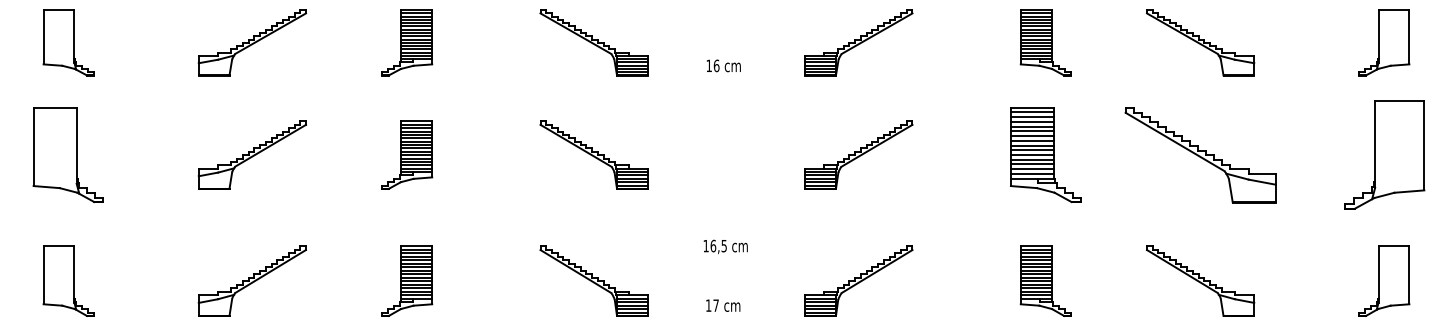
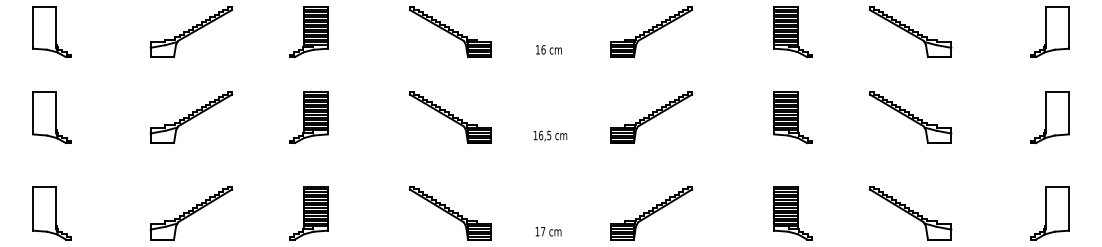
part: (67, 155) -> (51, 117), size x0.71
part: (1044, 155) -> (792, 117), size x0.71
part: (1200, 155) -> (910, 117), size x0.71
part: (1383, 155) -> (1049, 117), size x0.62
text: (725, 246) -> (550, 135), moved

